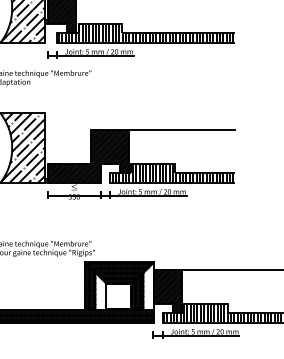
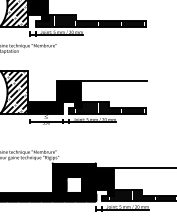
hatch: (148, 286) -> (92, 178), added
hatch: (100, 290) -> (62, 181), added

